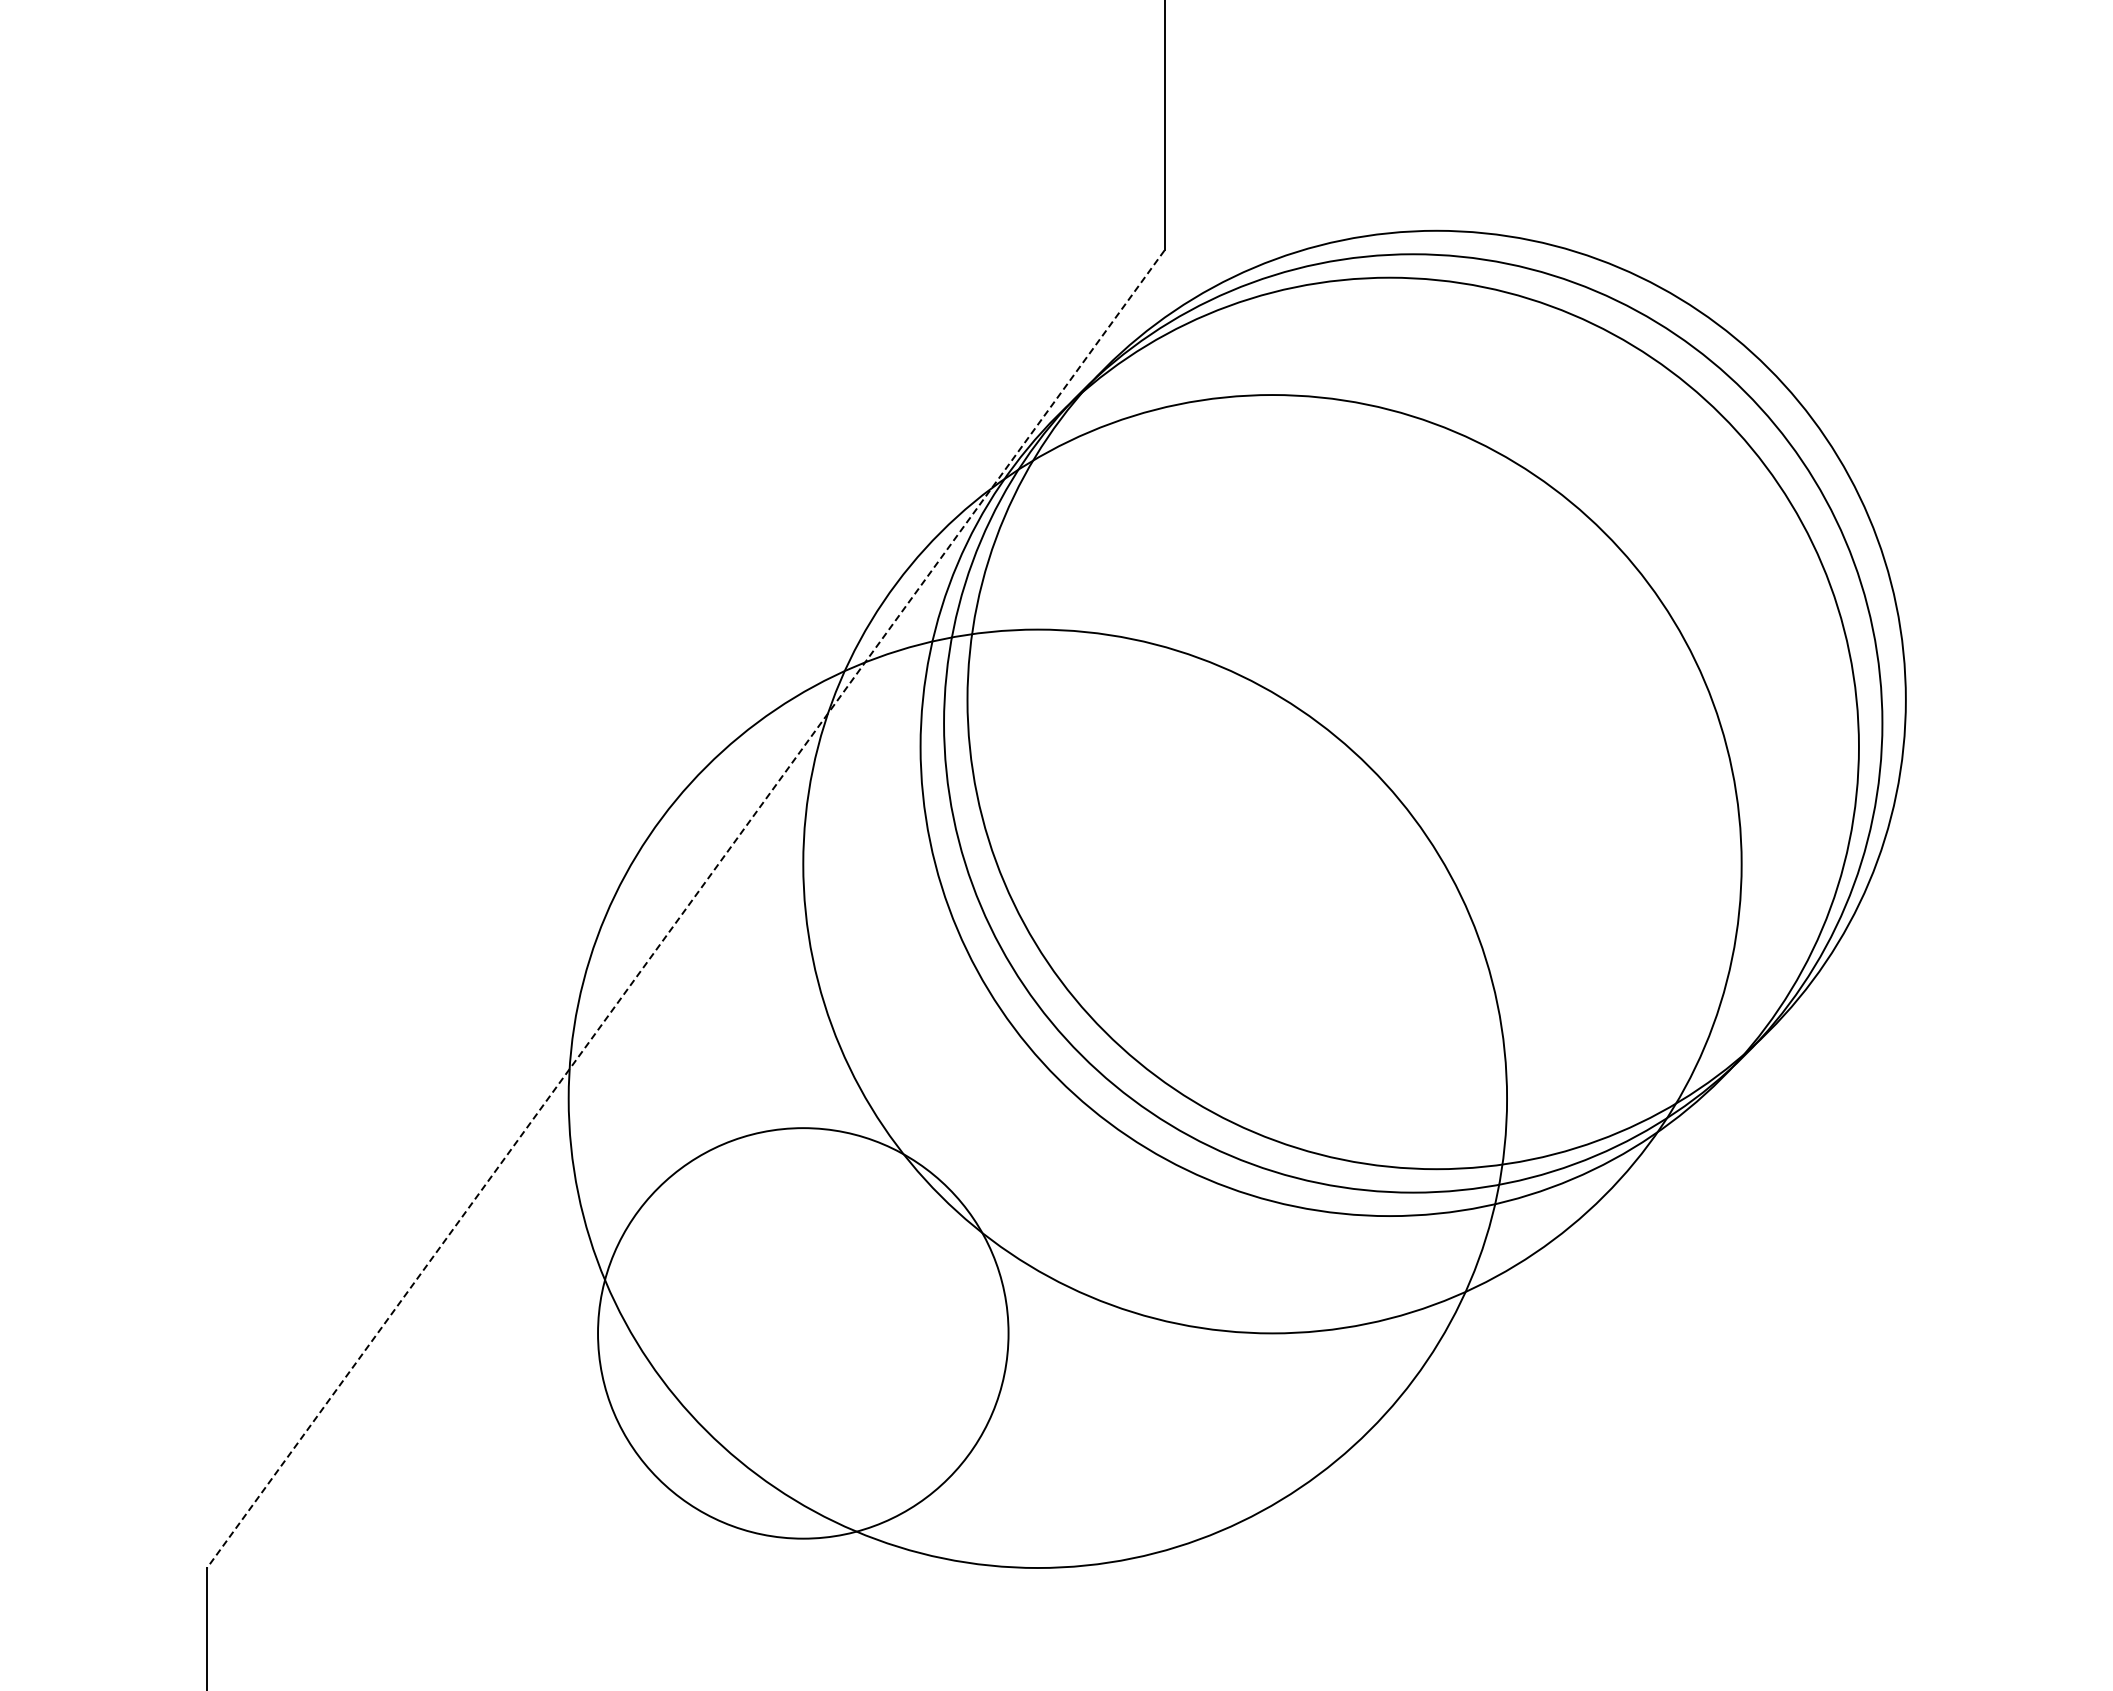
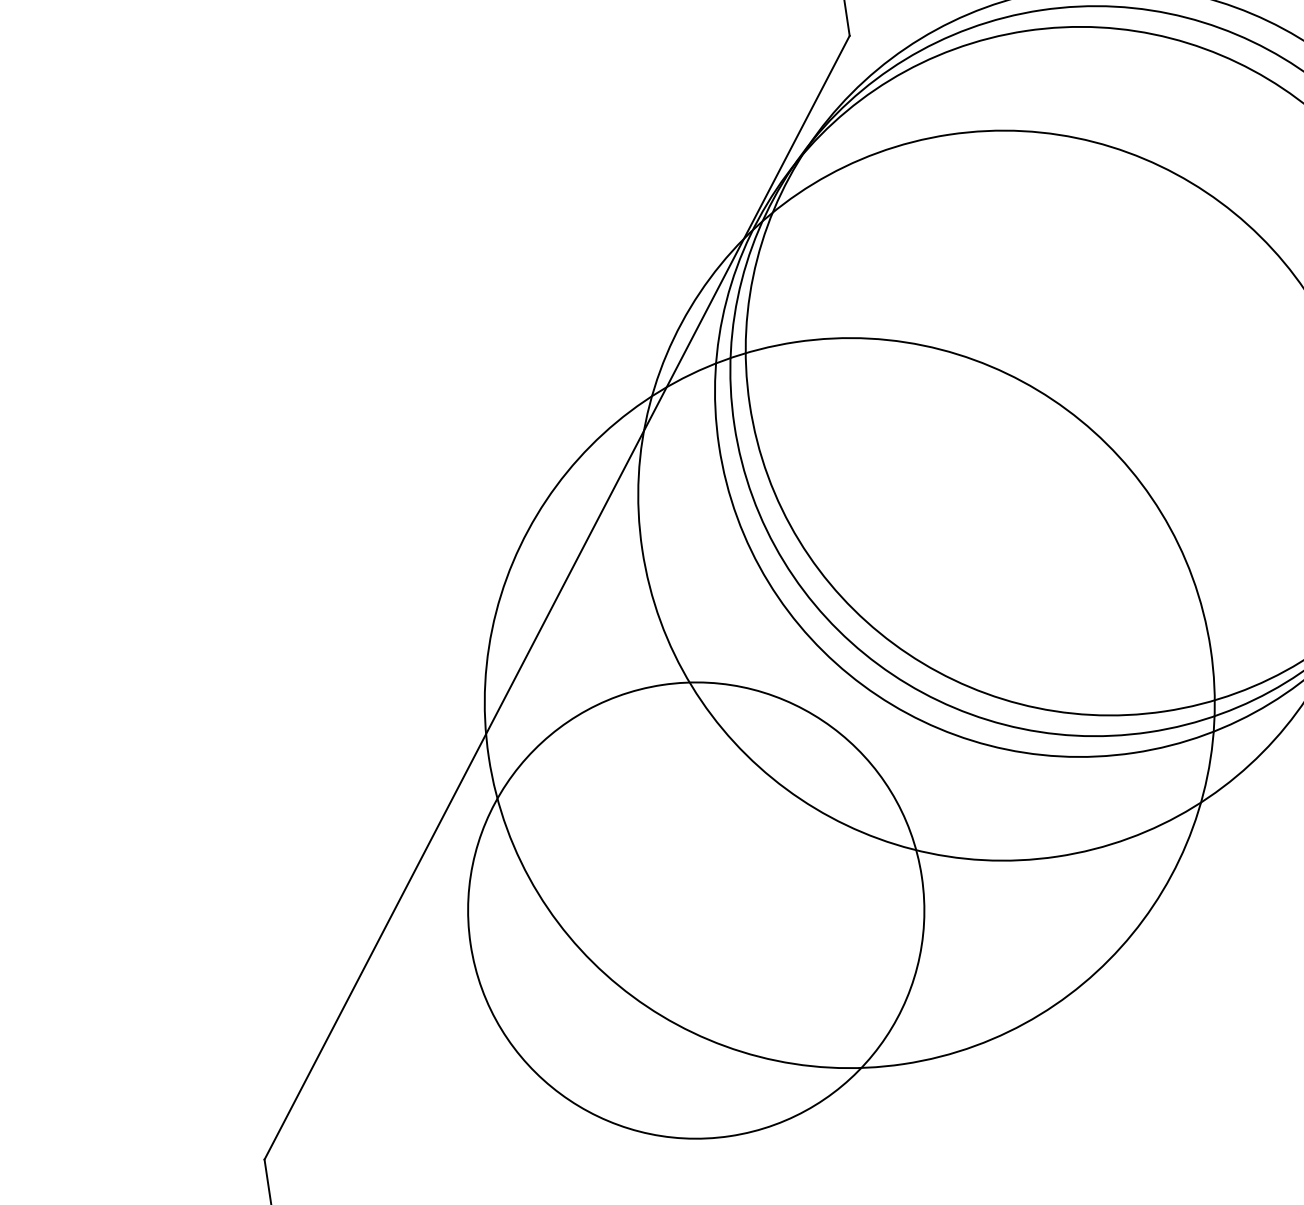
line: (685, 909) -> (556, 597), dashed -> solid
circle: (803, 1333) -> (696, 910), size x1.43

